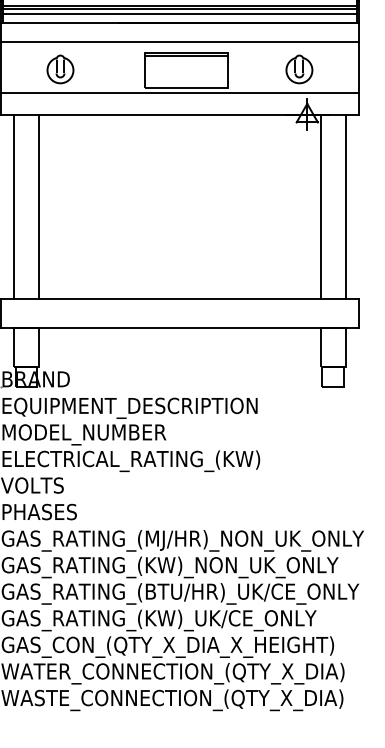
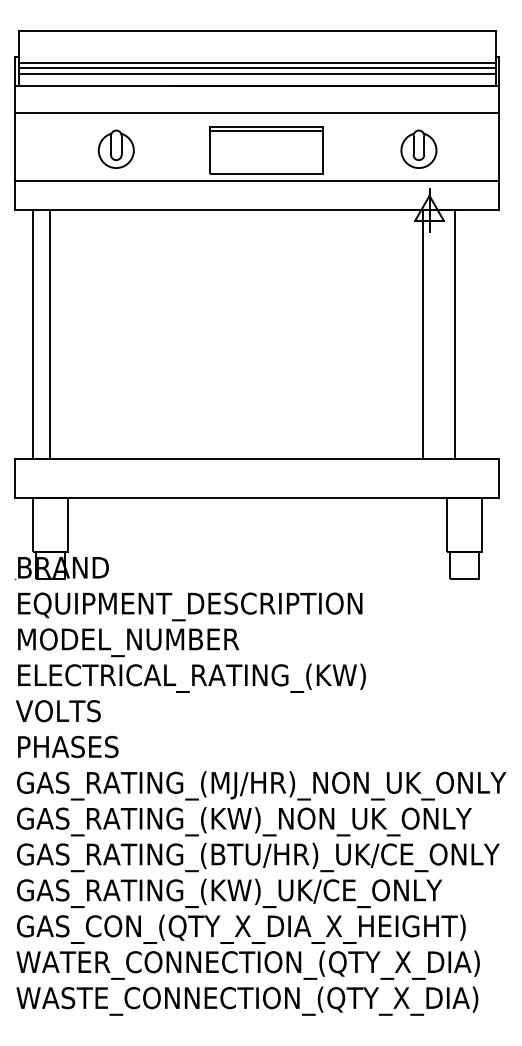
part: (59, 68) -> (115, 148), moved
line: (39, 206) -> (49, 334), moved
line: (320, 206) -> (423, 334), moved
line: (345, 206) -> (454, 334), moved

